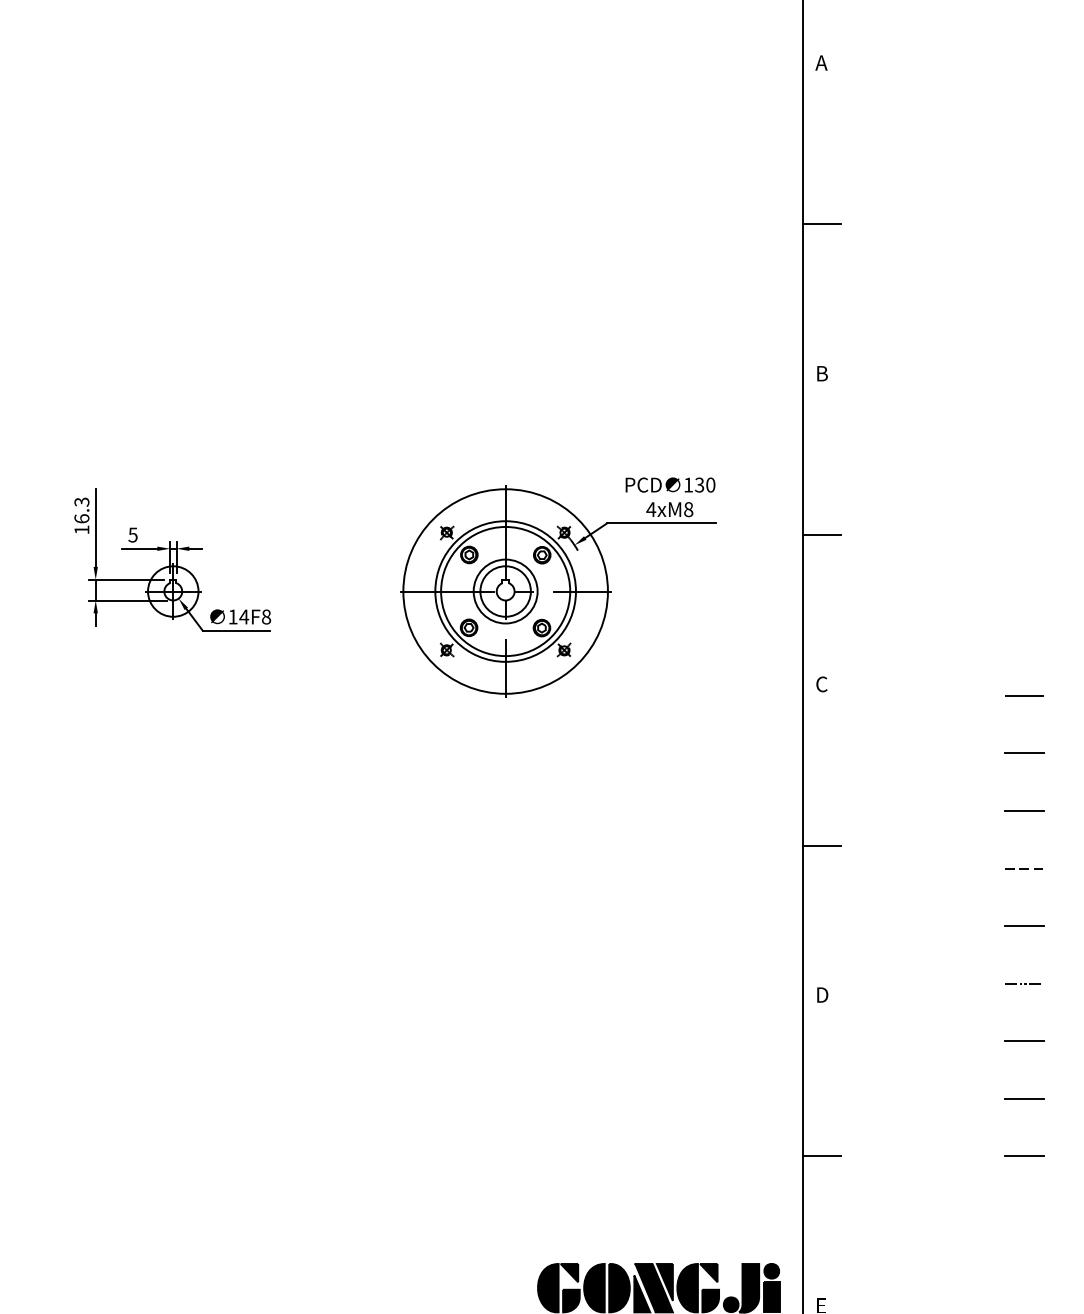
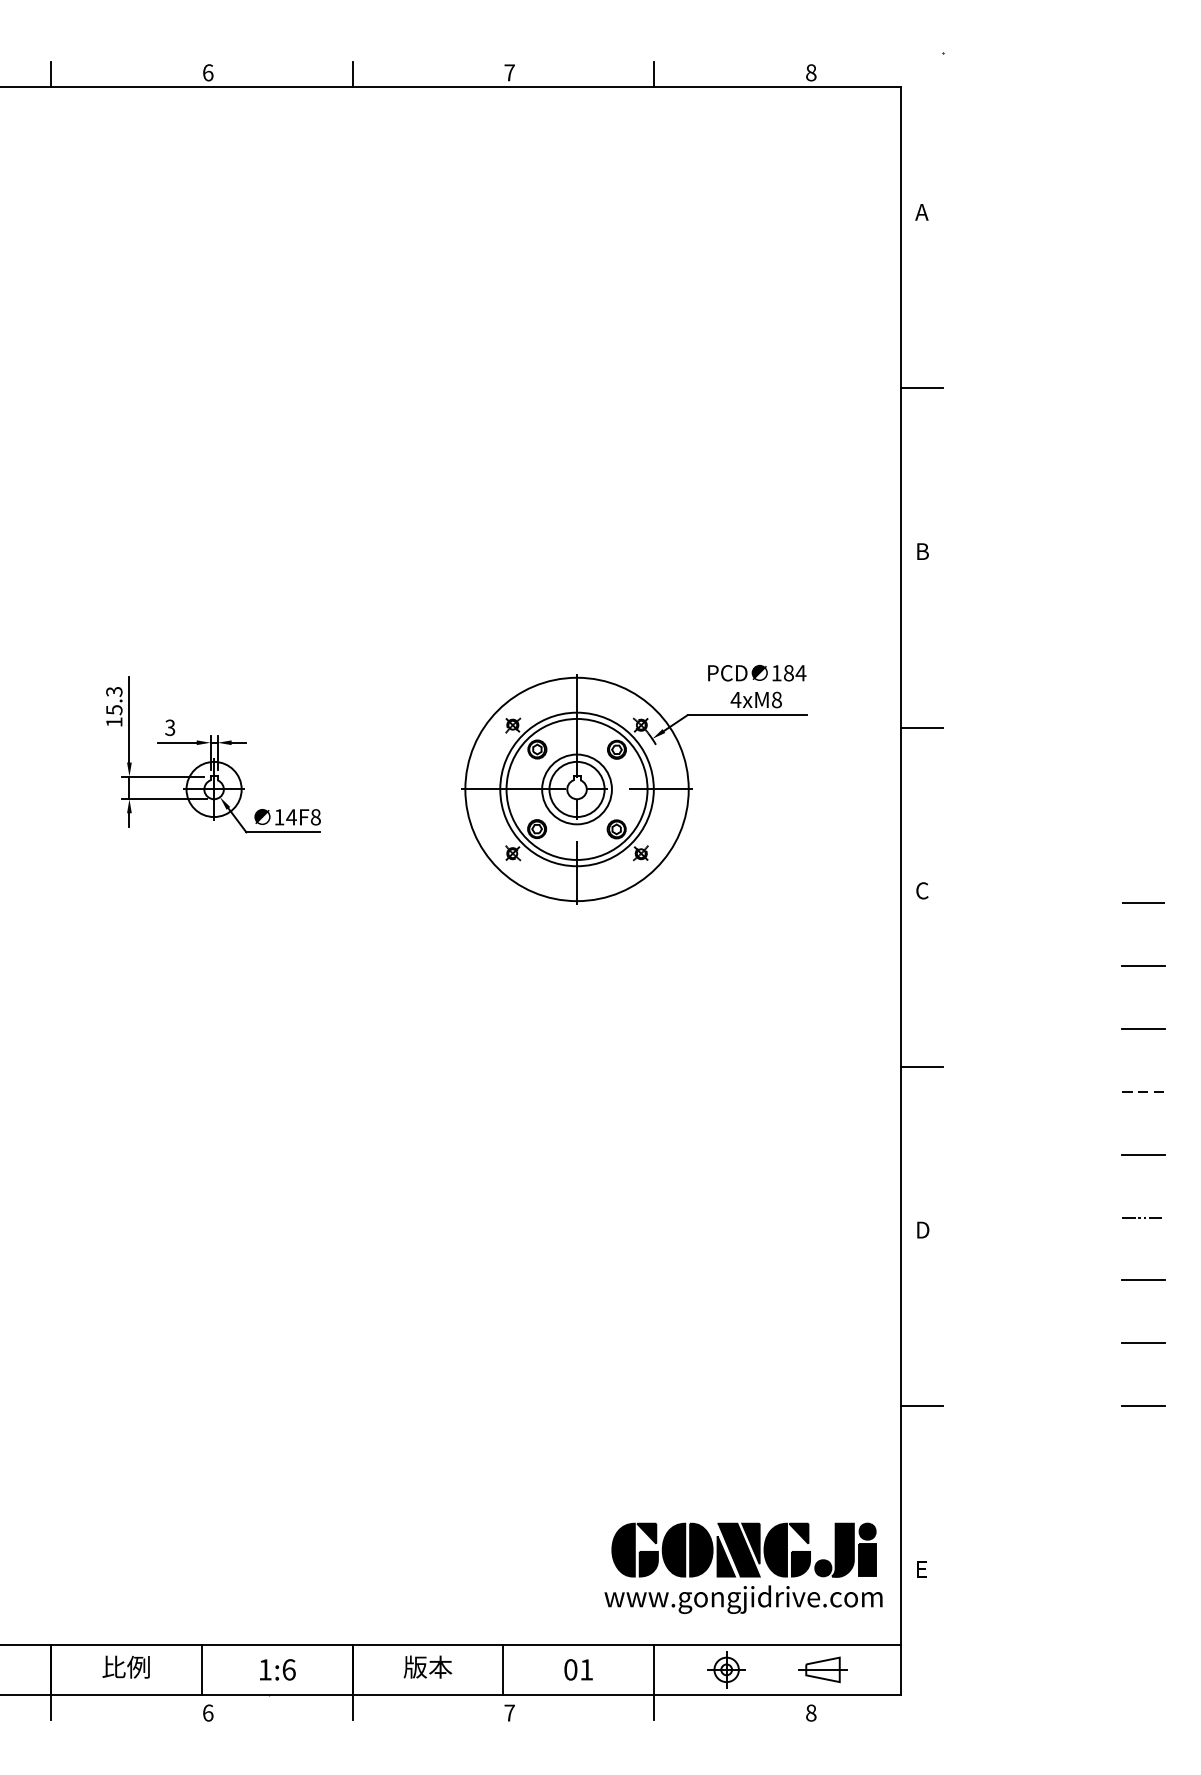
text: (704, 485) -> (794, 673), 130 -> 184
text: (82, 519) -> (114, 710), 16.3 -> 15.3
text: (133, 534) -> (170, 727), 5 -> 3

